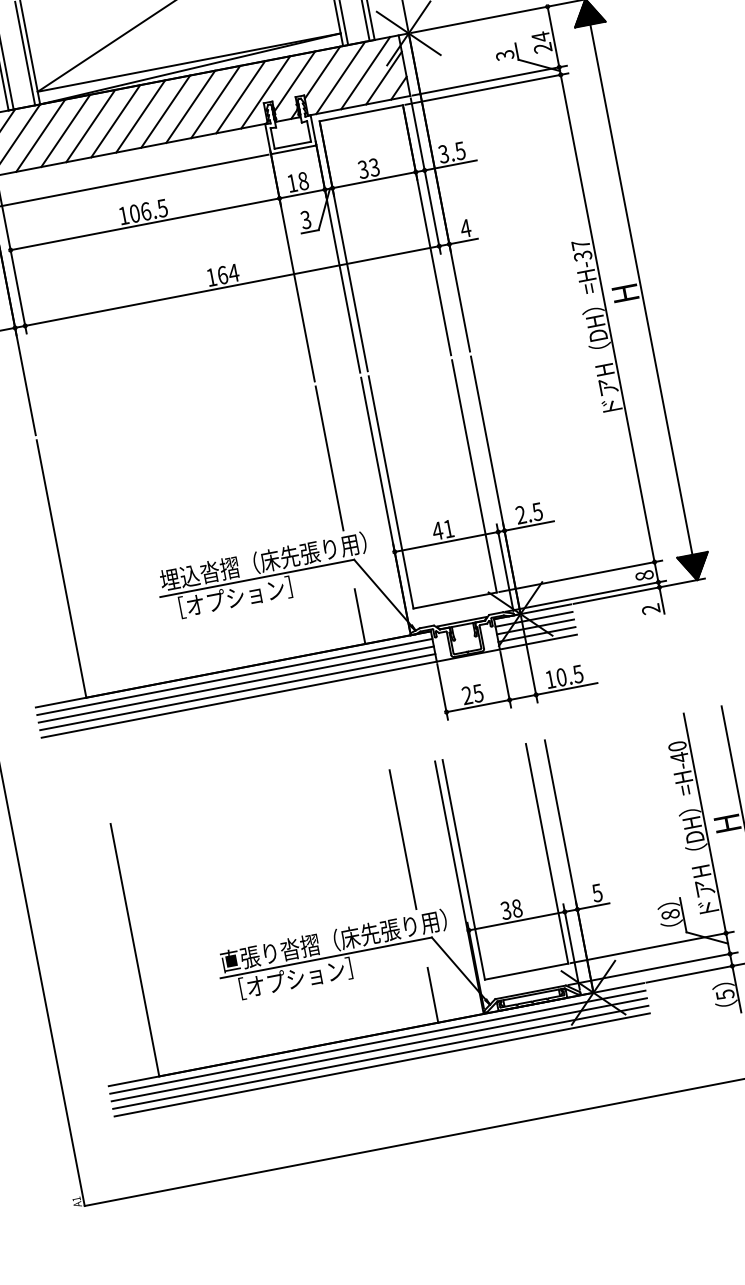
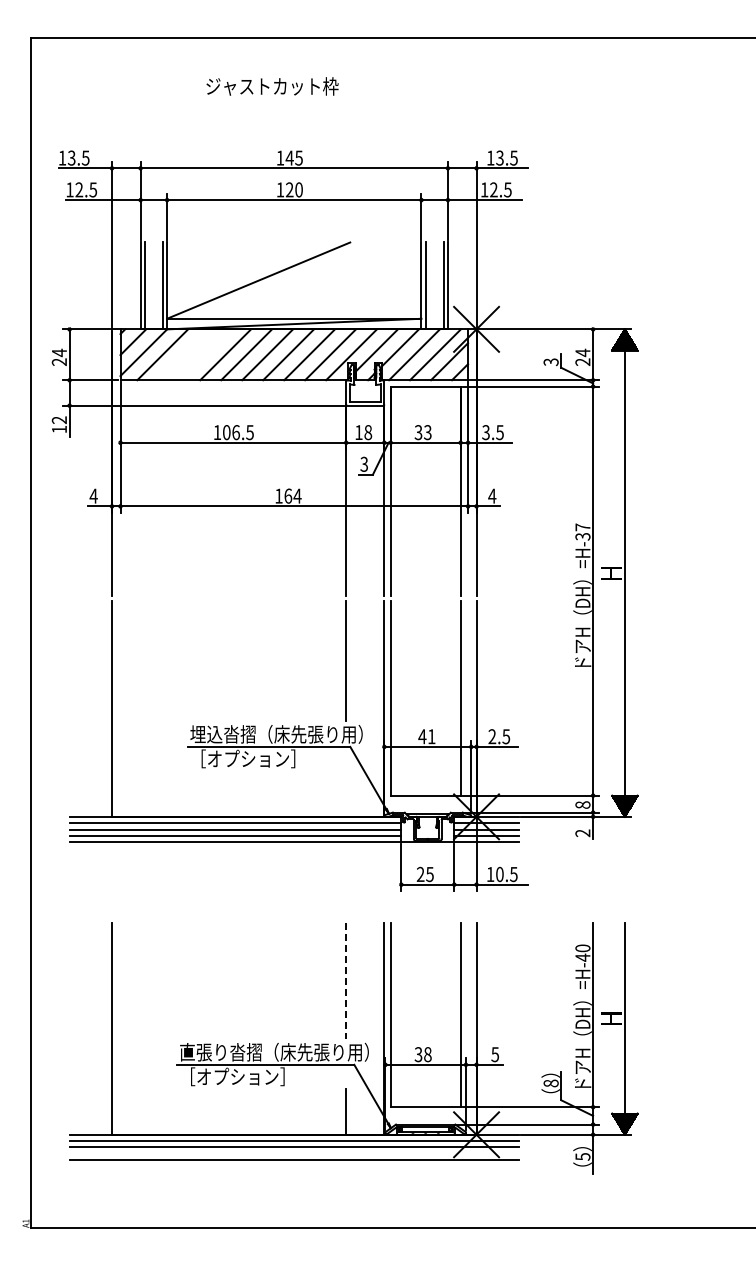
line: (90, 125) -> (204, 354), removed
line: (65, 130) -> (183, 354), removed
line: (360, 616) -> (346, 793), removed
line: (403, 840) -> (346, 981), solid -> dashed
line: (379, 1057) -> (293, 1153), removed

